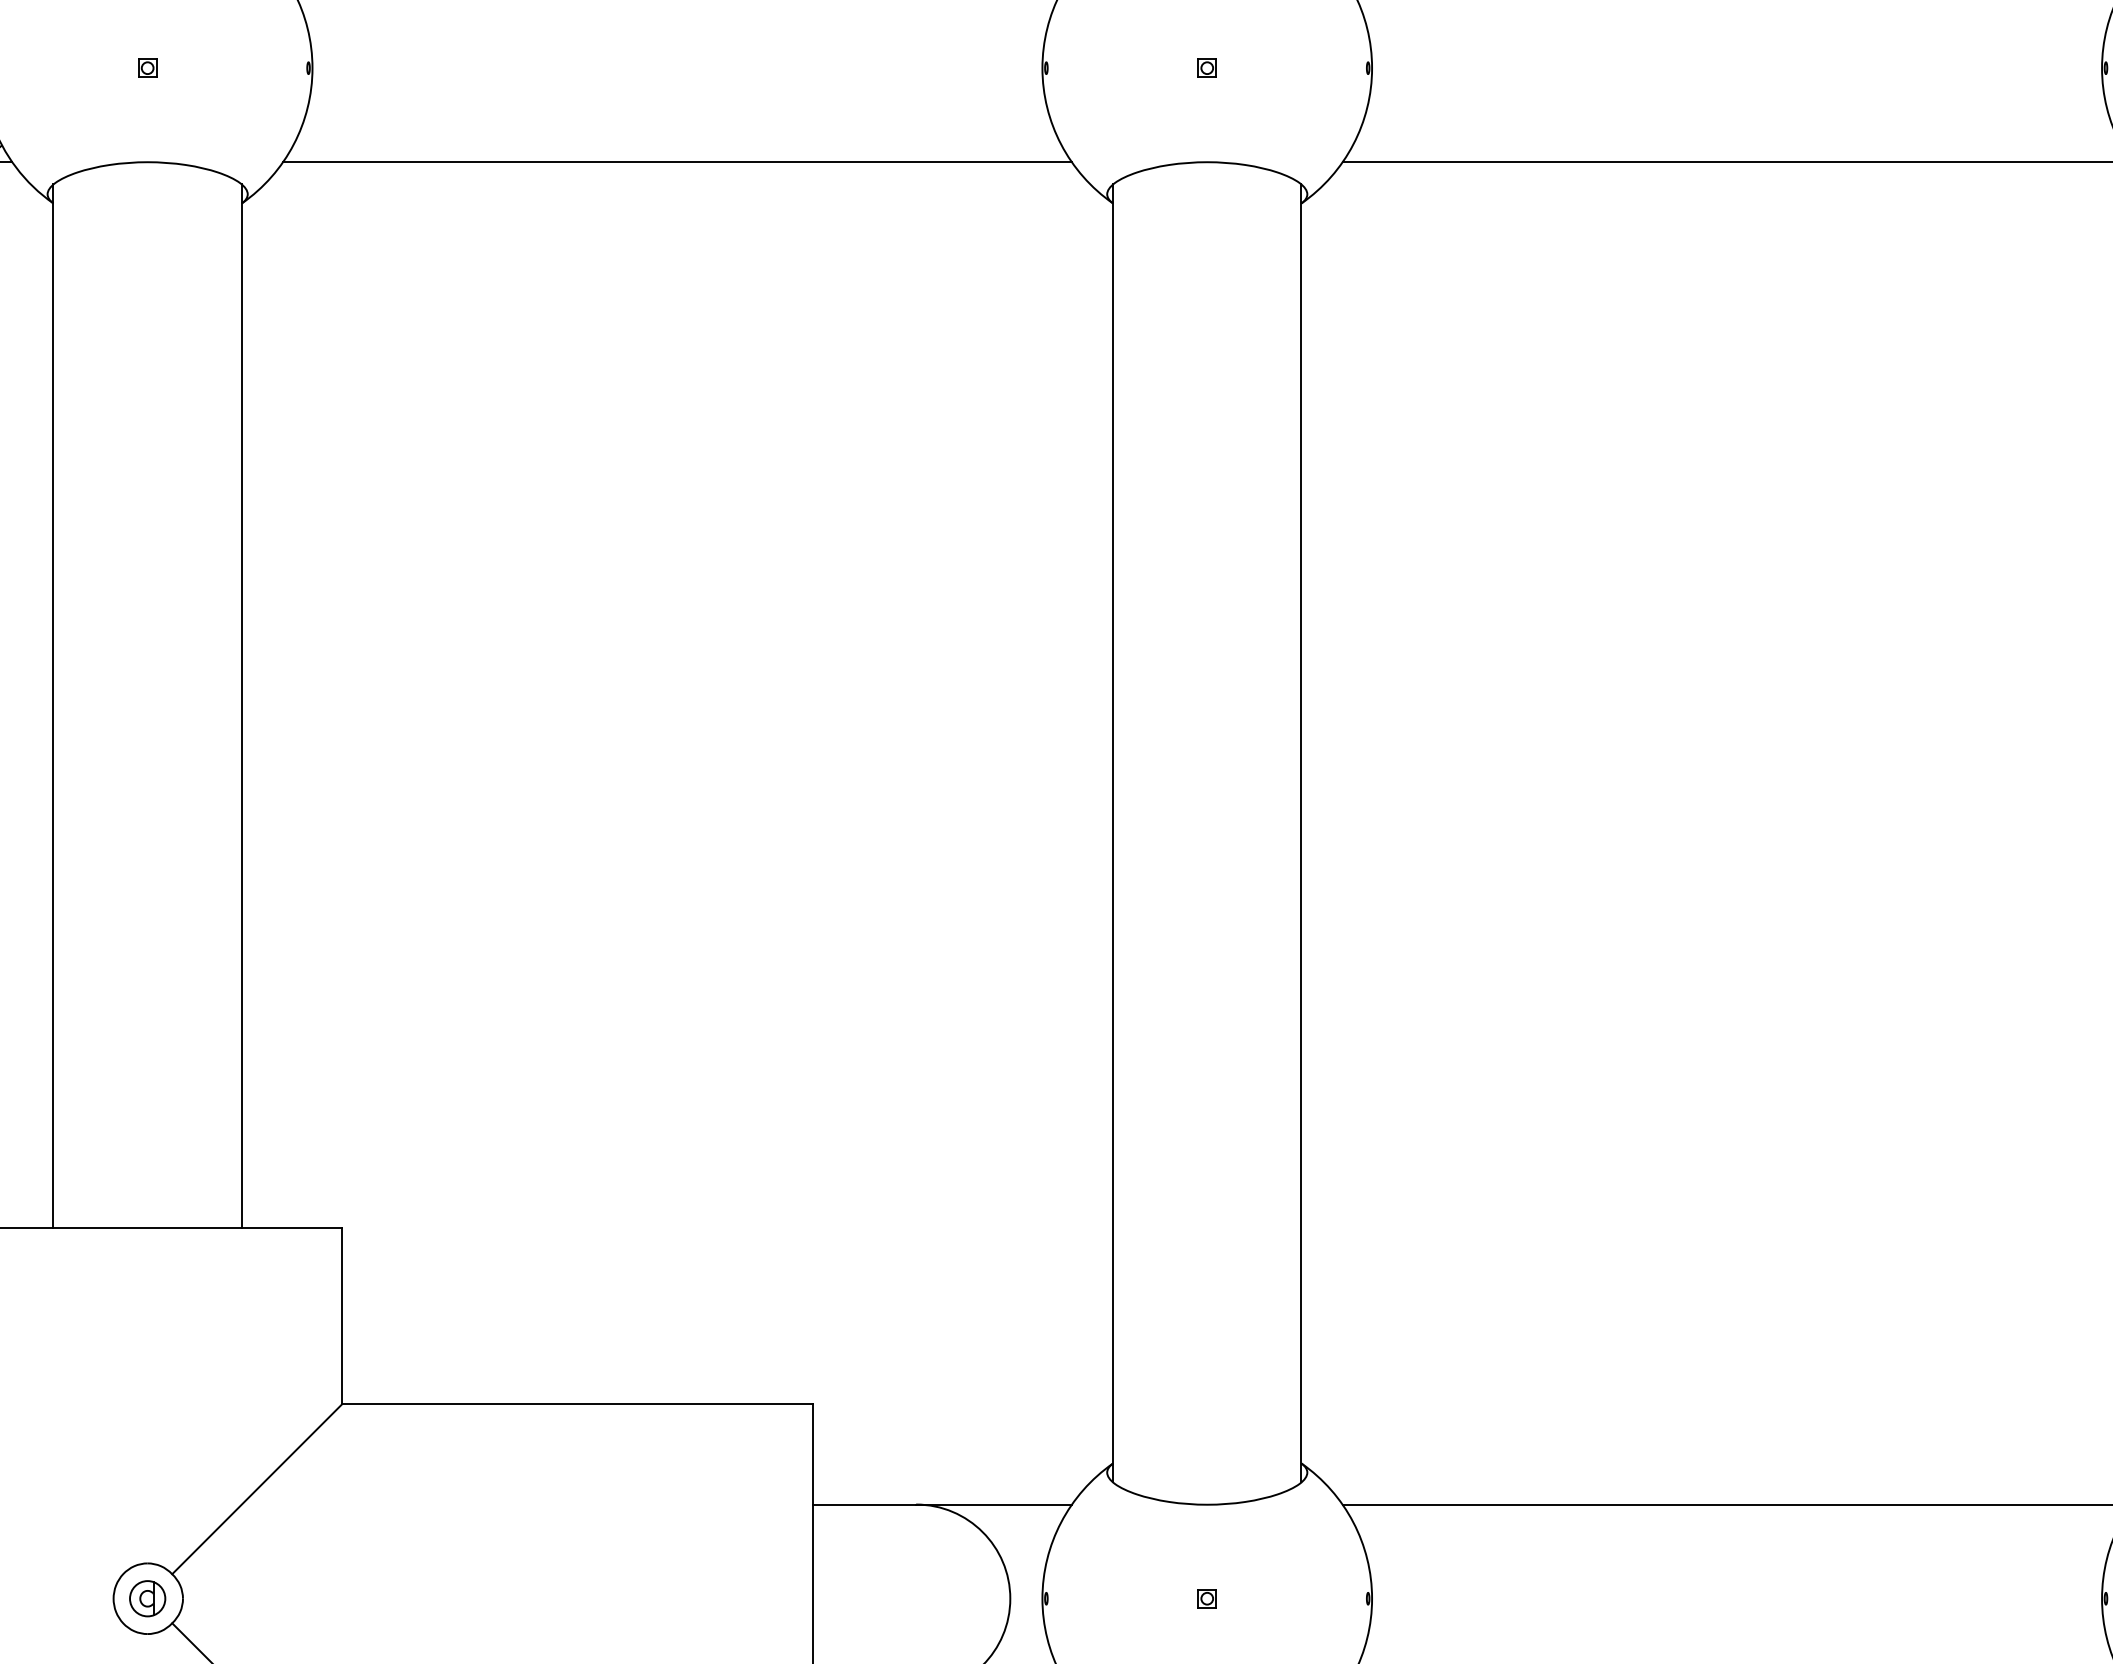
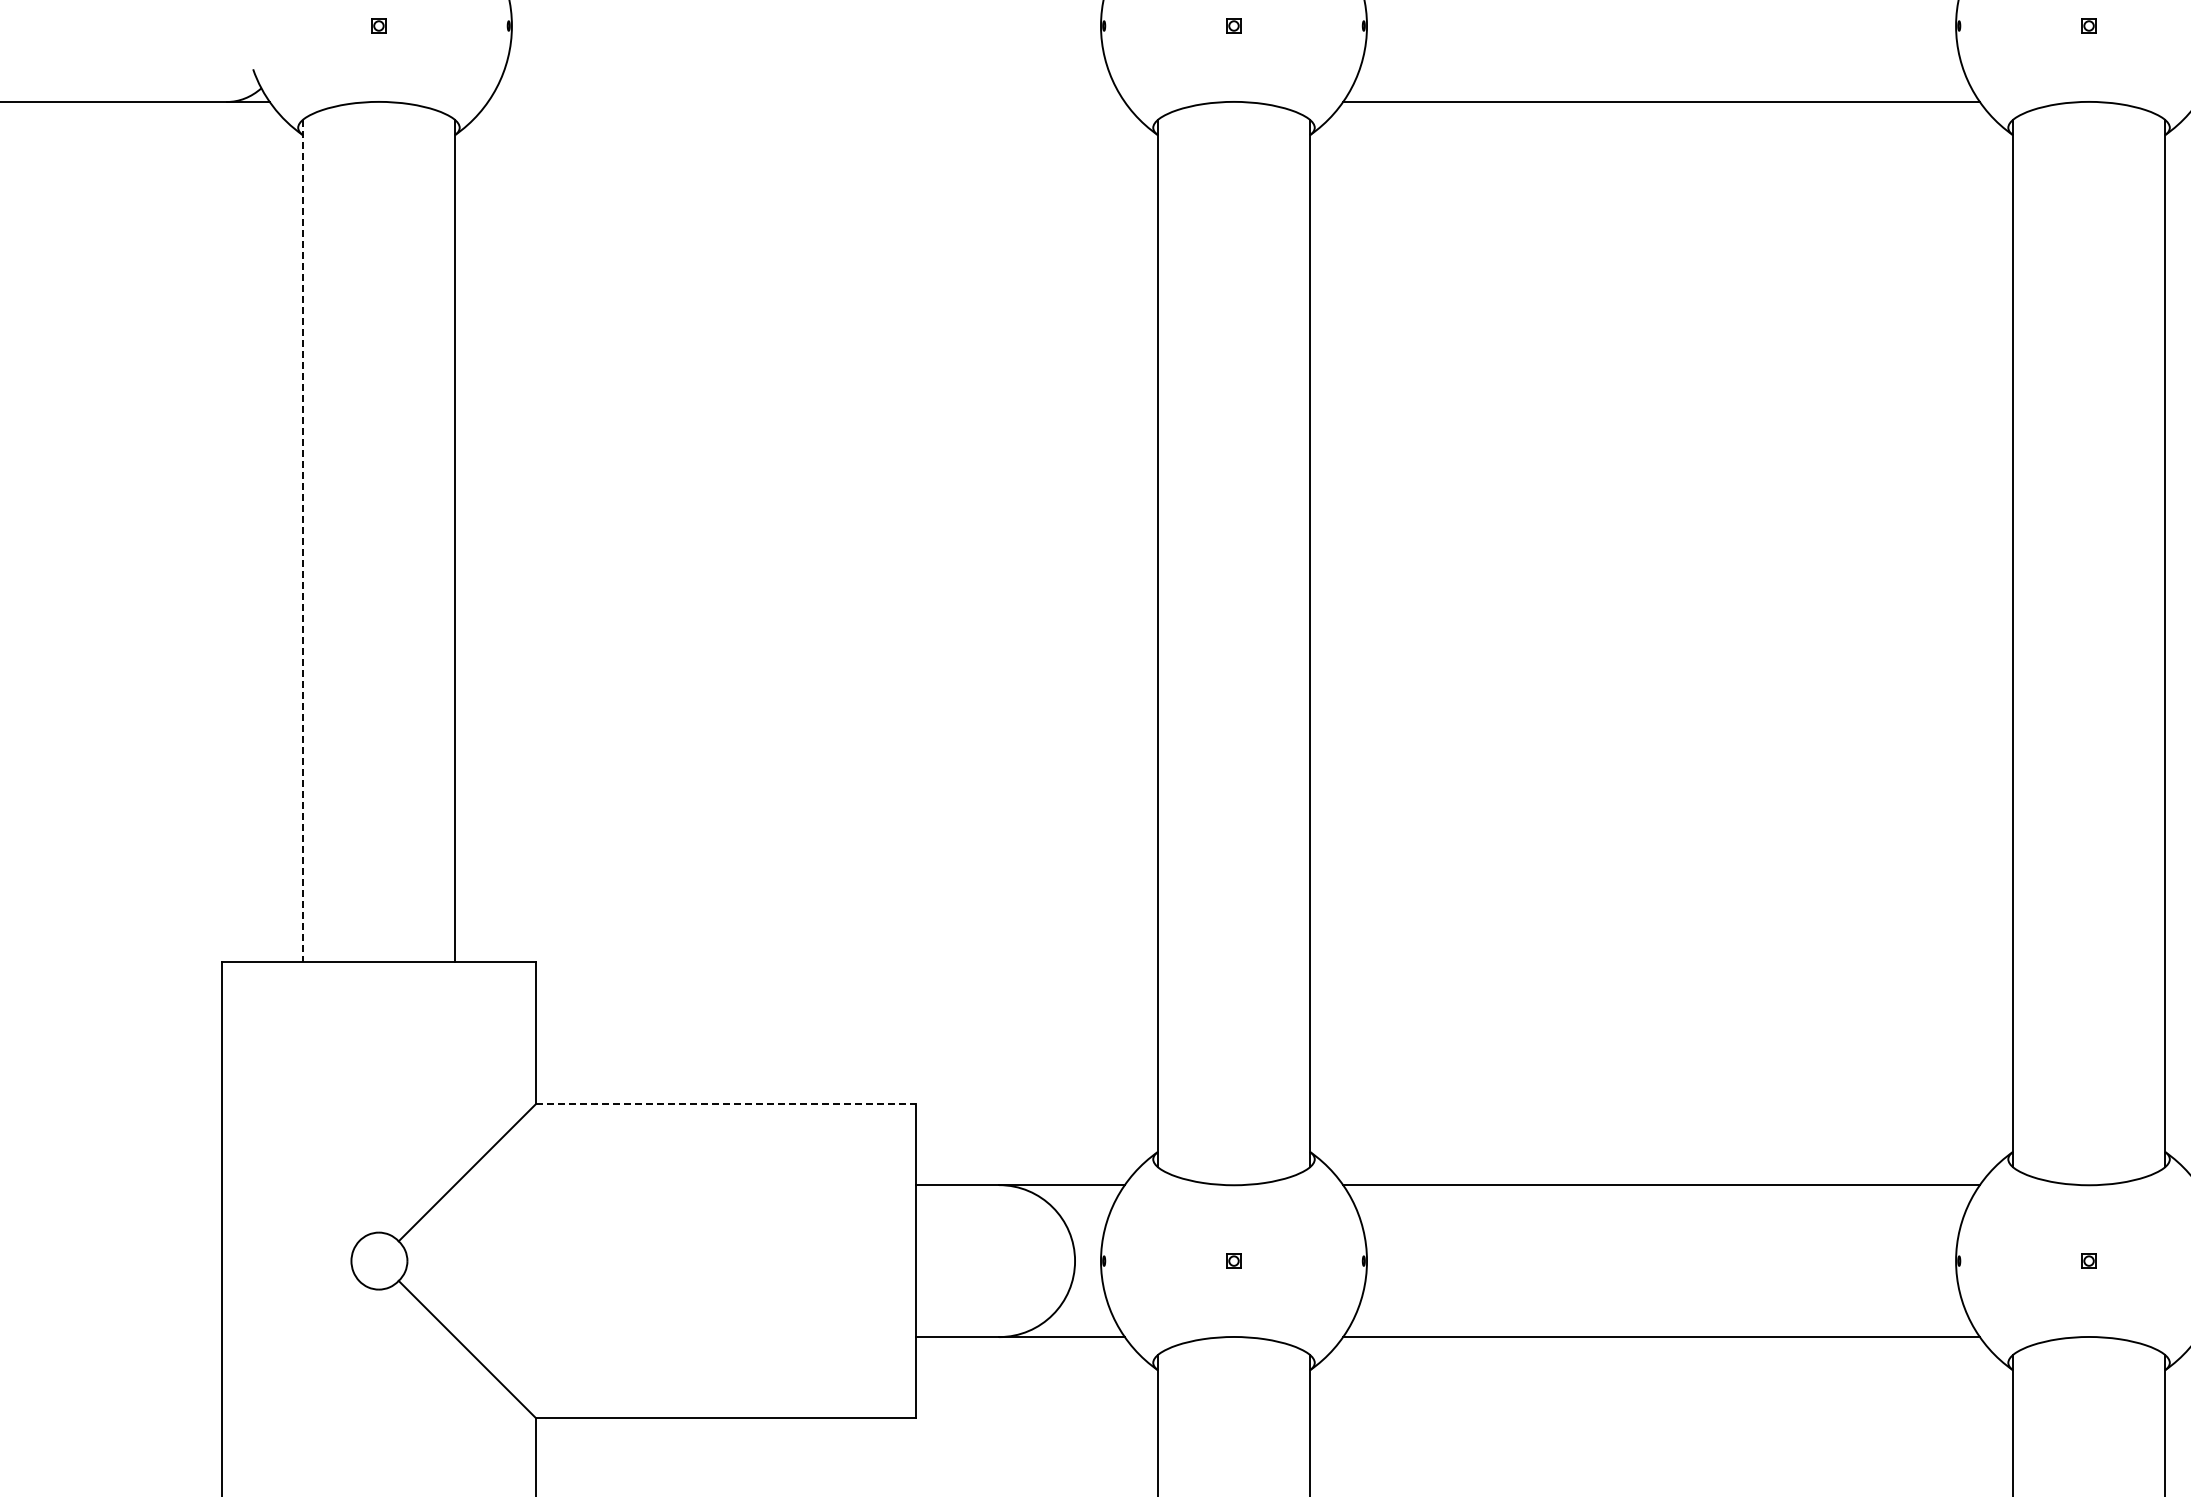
line: (677, 162) -> (806, 102), removed
line: (52, 705) -> (302, 540), solid -> dashed
line: (578, 1404) -> (726, 1104), solid -> dashed
part: (147, 1599) -> (378, 1261), removed

